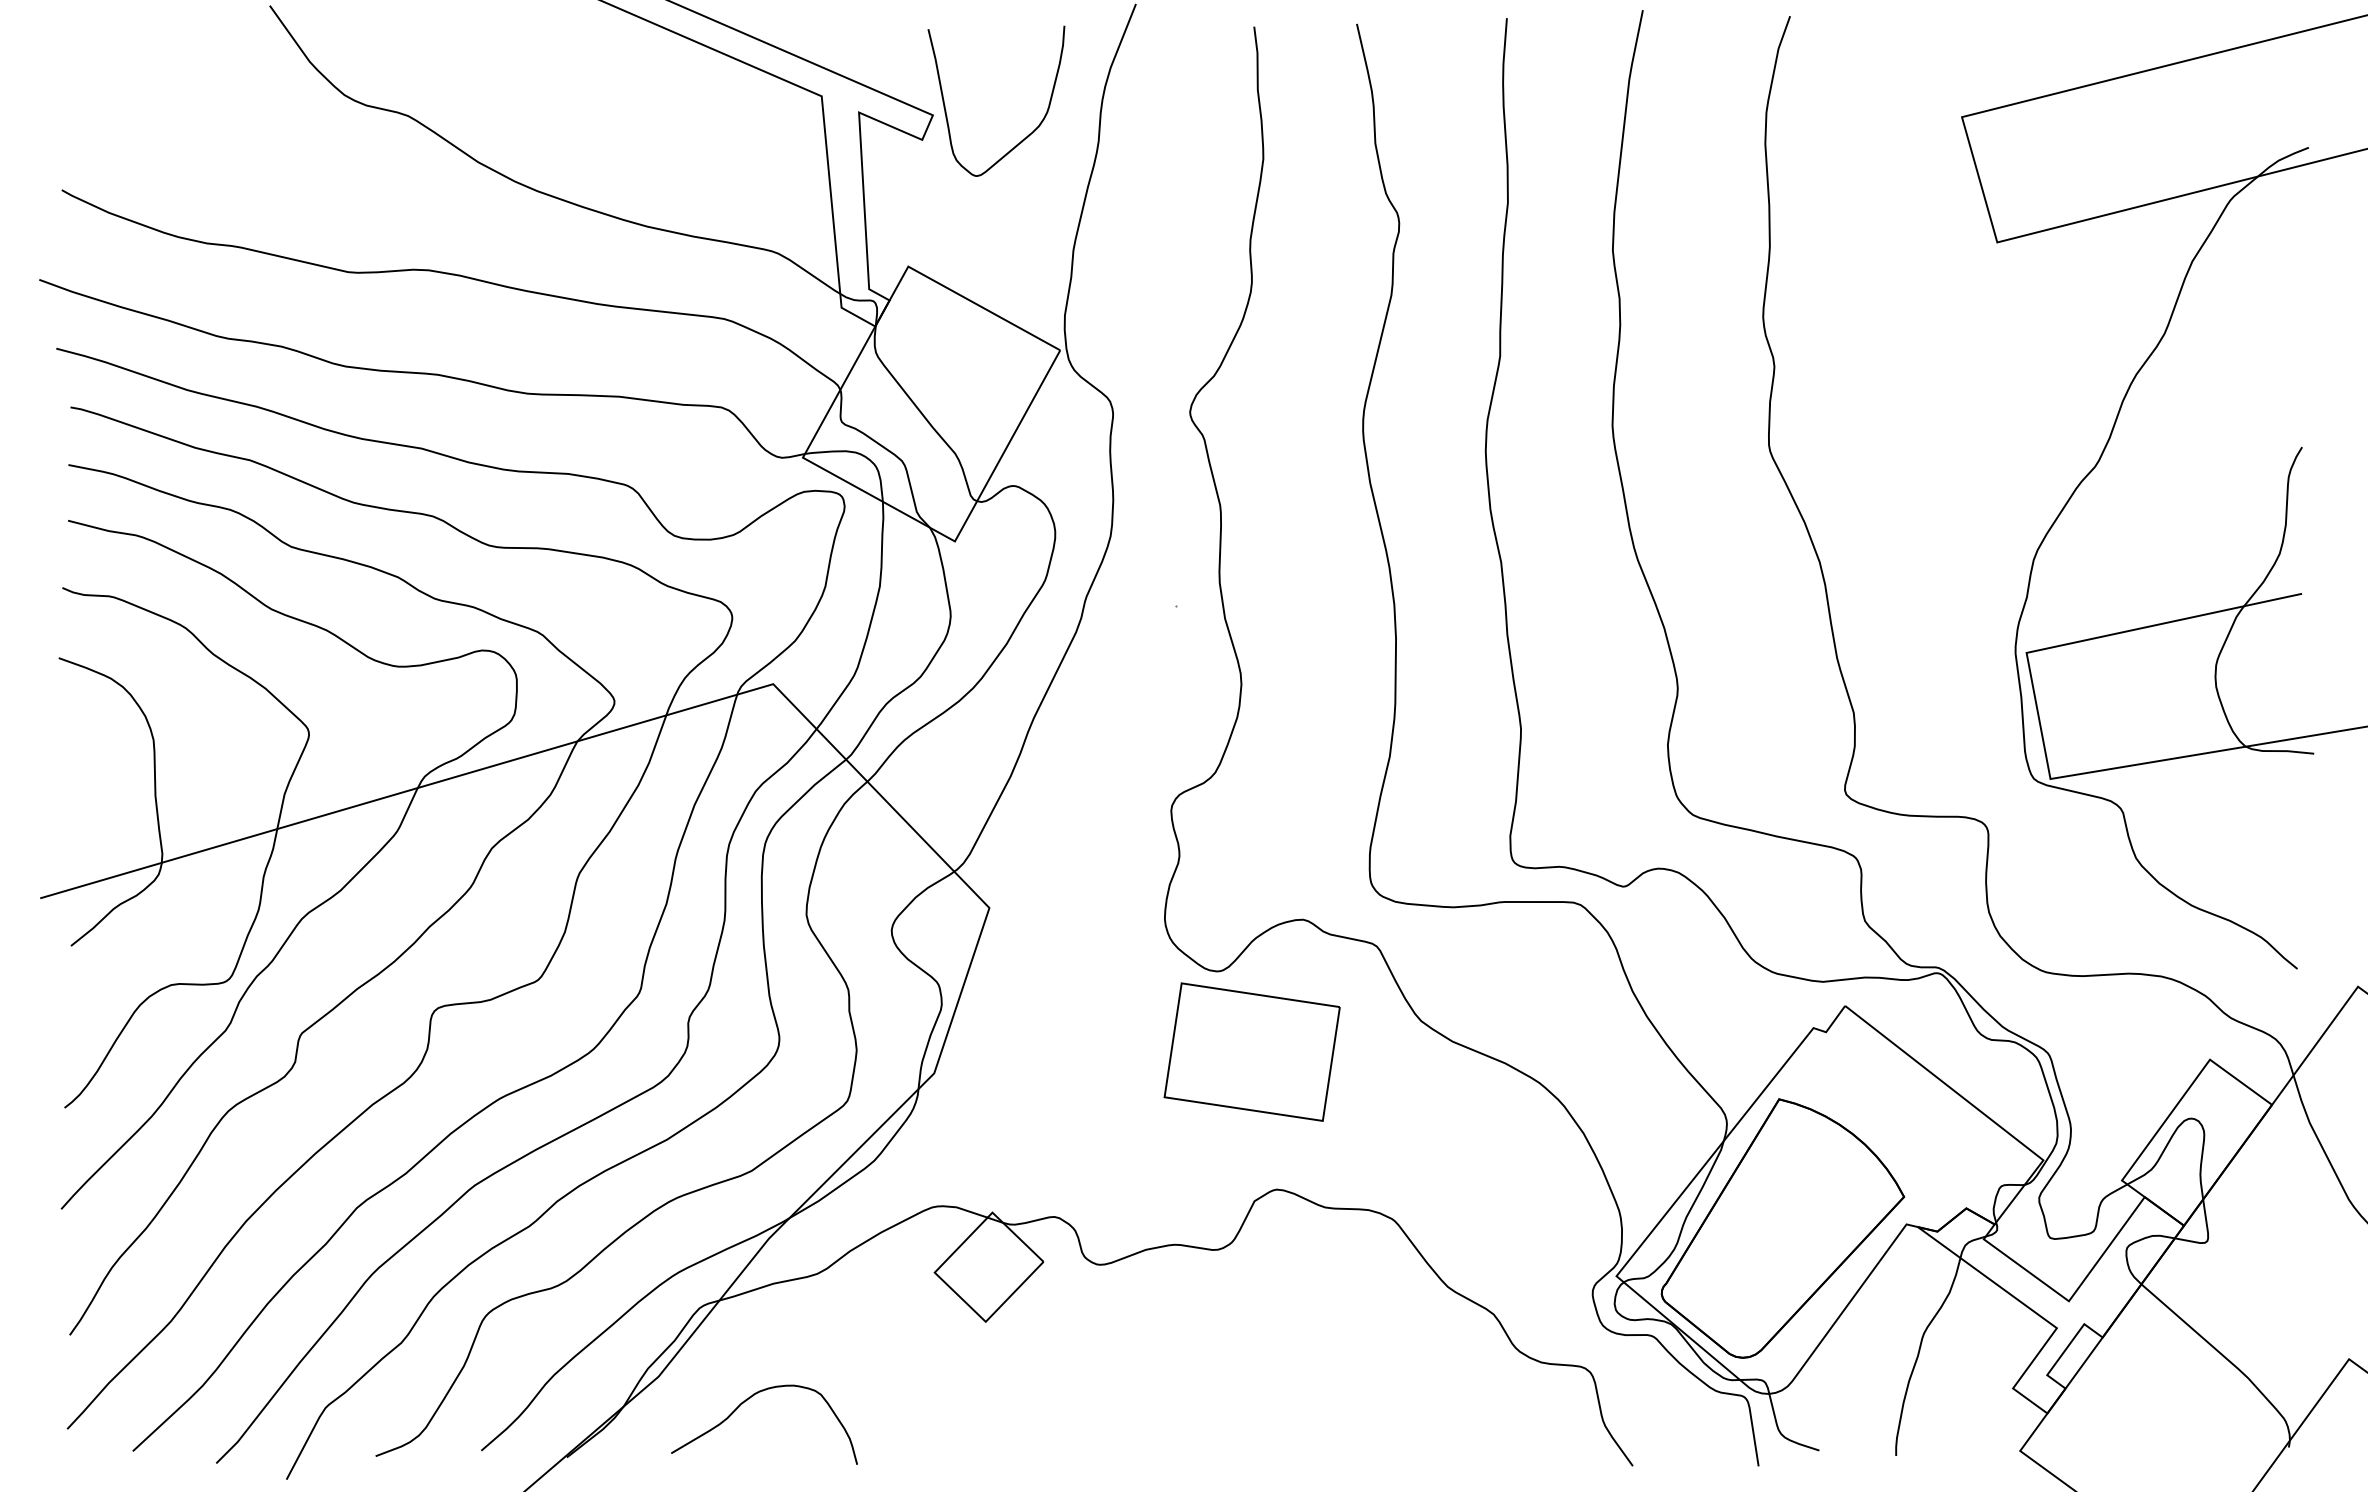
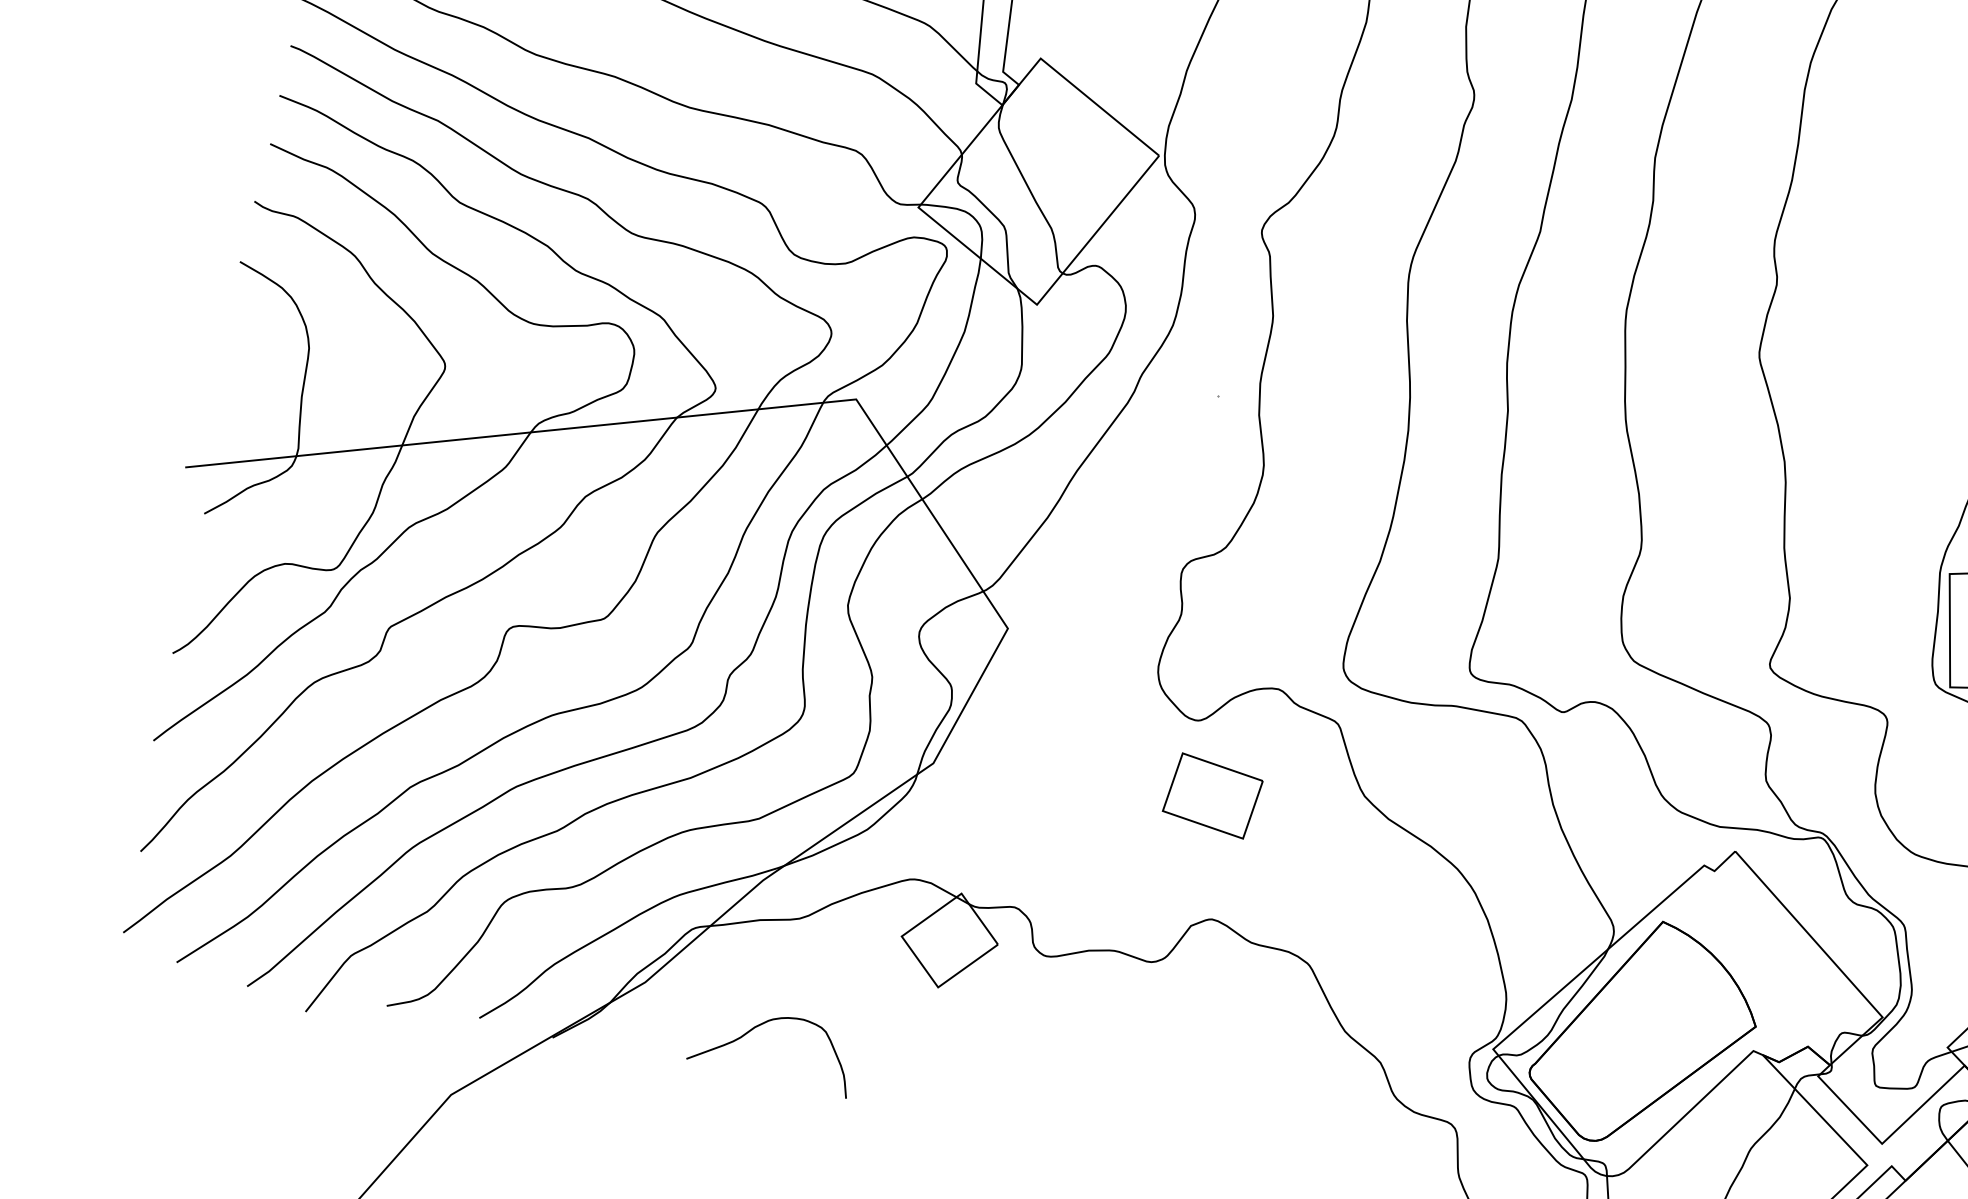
part: (1251, 1051) -> (1212, 795), size x0.6
curve: (749, 1399) -> (763, 1024), moved

